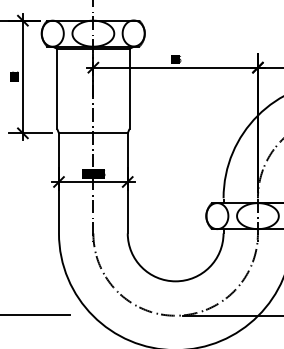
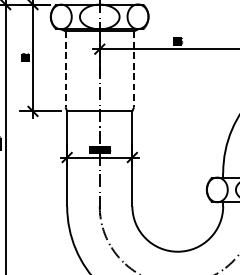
line: (57, 89) -> (65, 69), solid -> dashed
line: (129, 89) -> (134, 69), solid -> dashed

